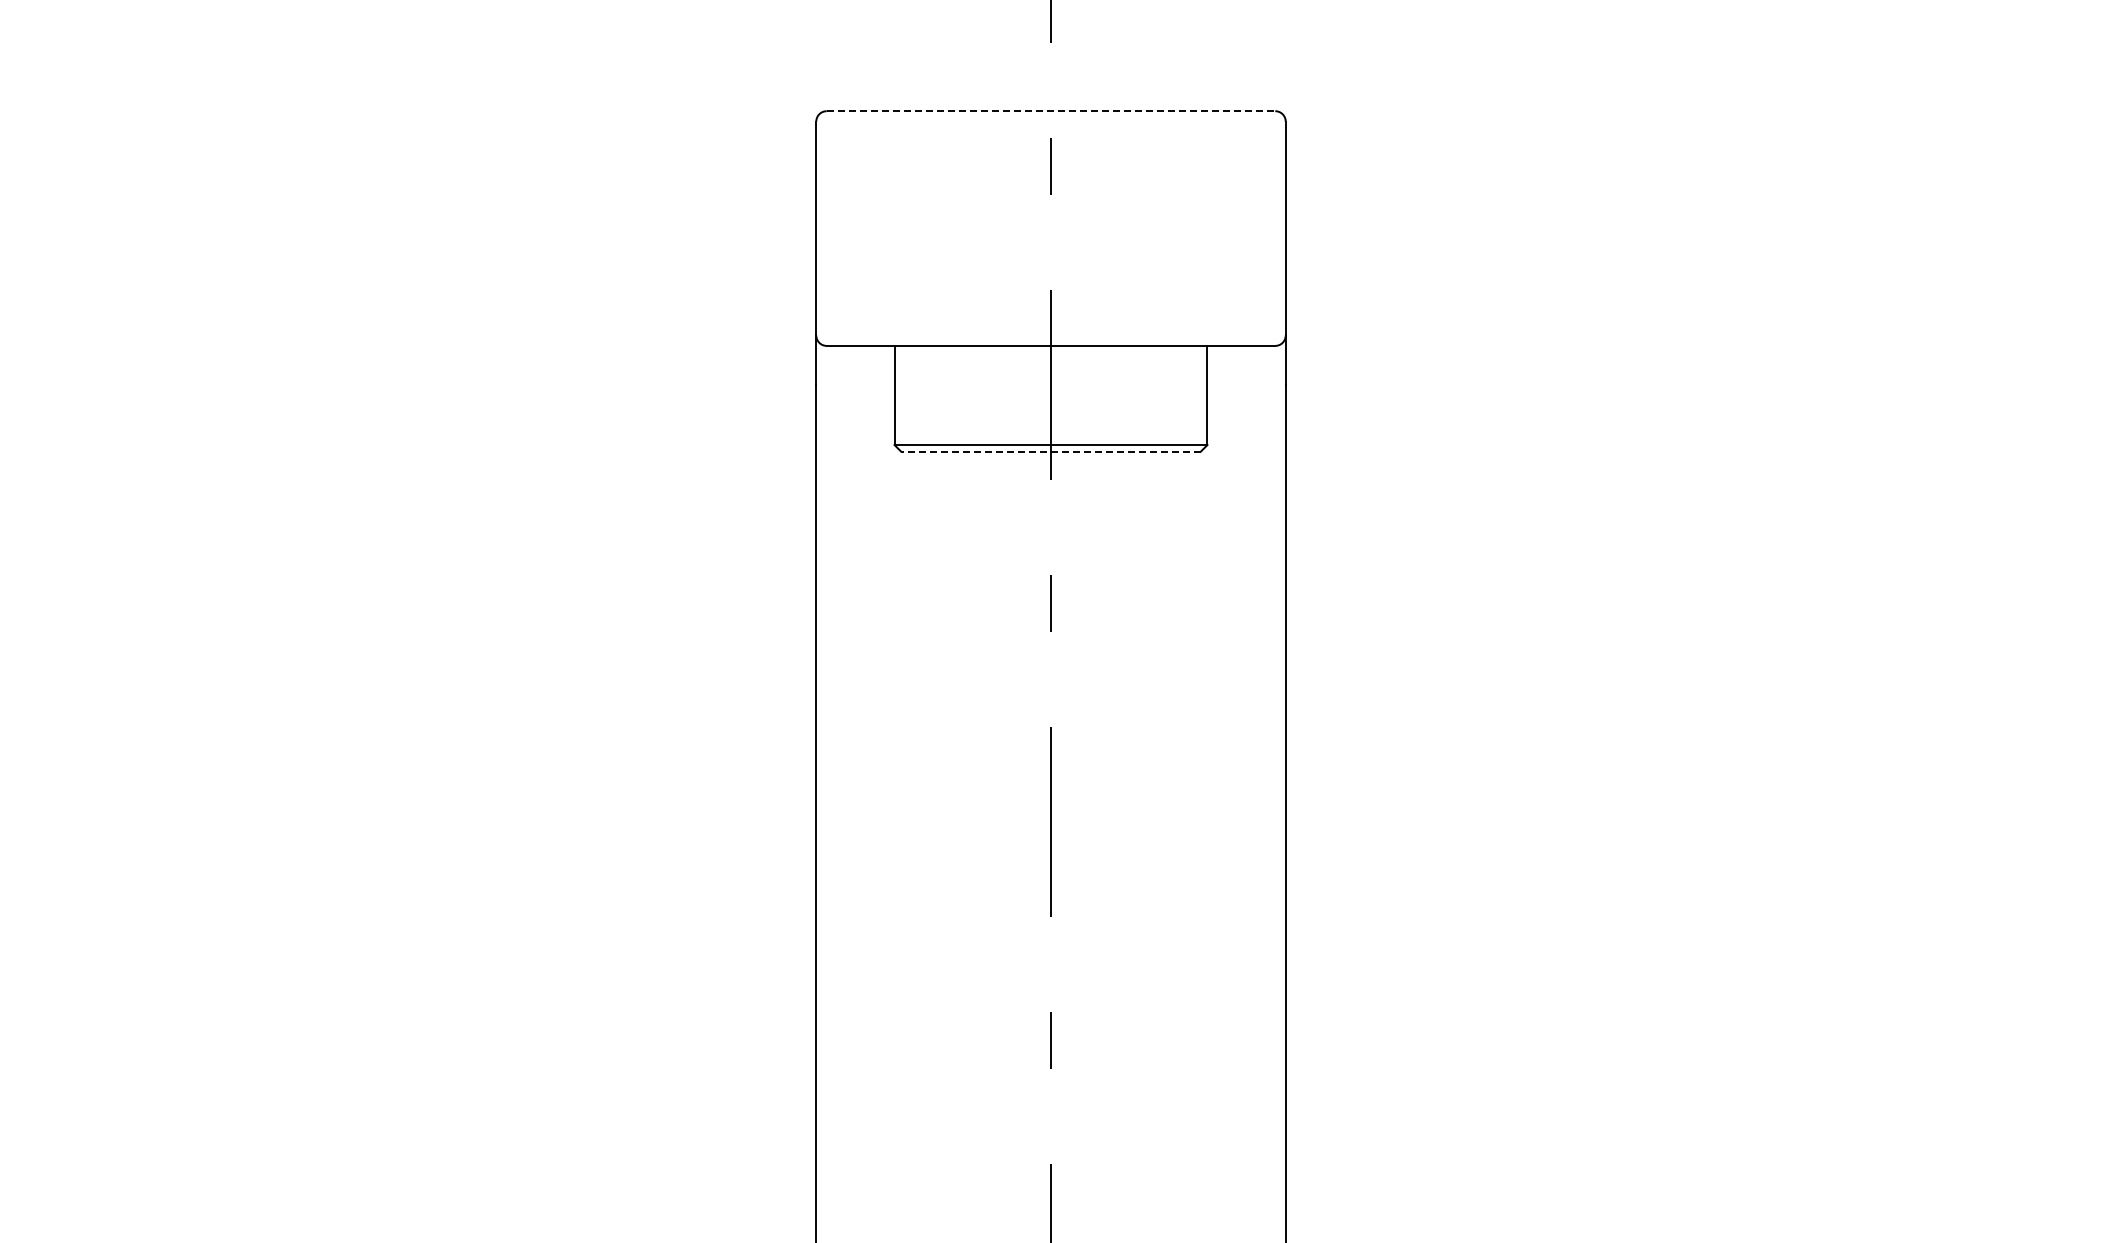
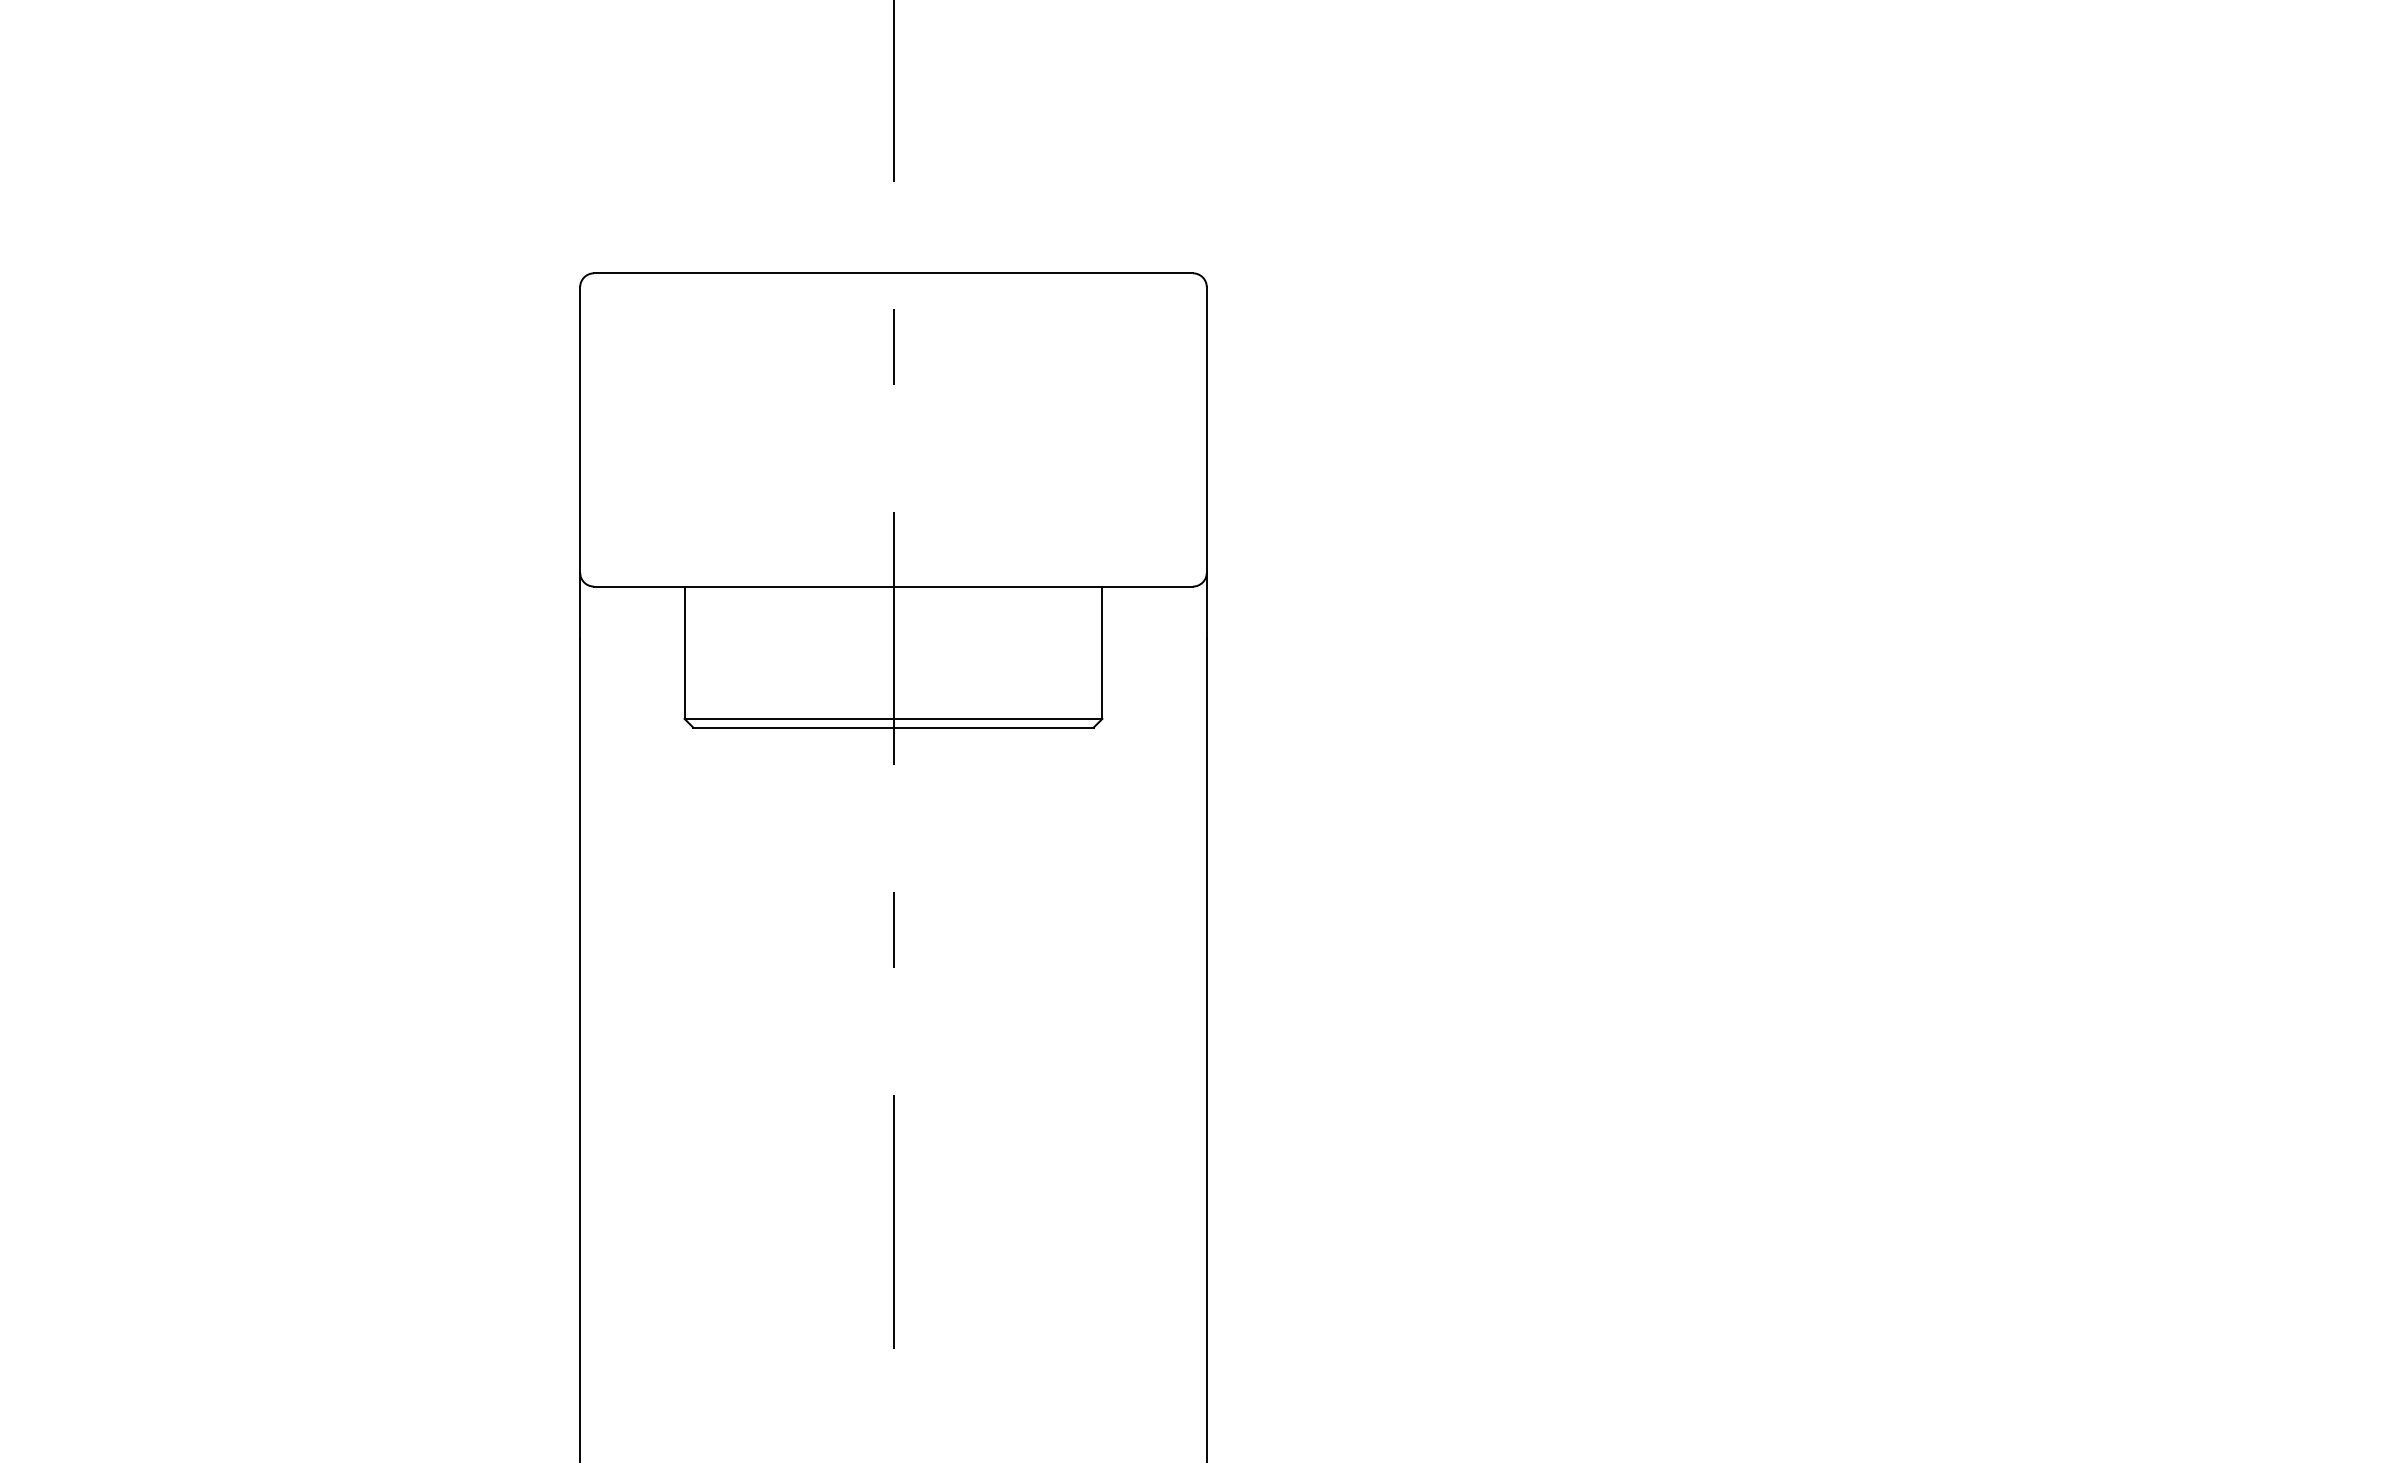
line: (1051, 111) -> (894, 273), dashed -> solid
line: (1051, 451) -> (894, 727), dashed -> solid

